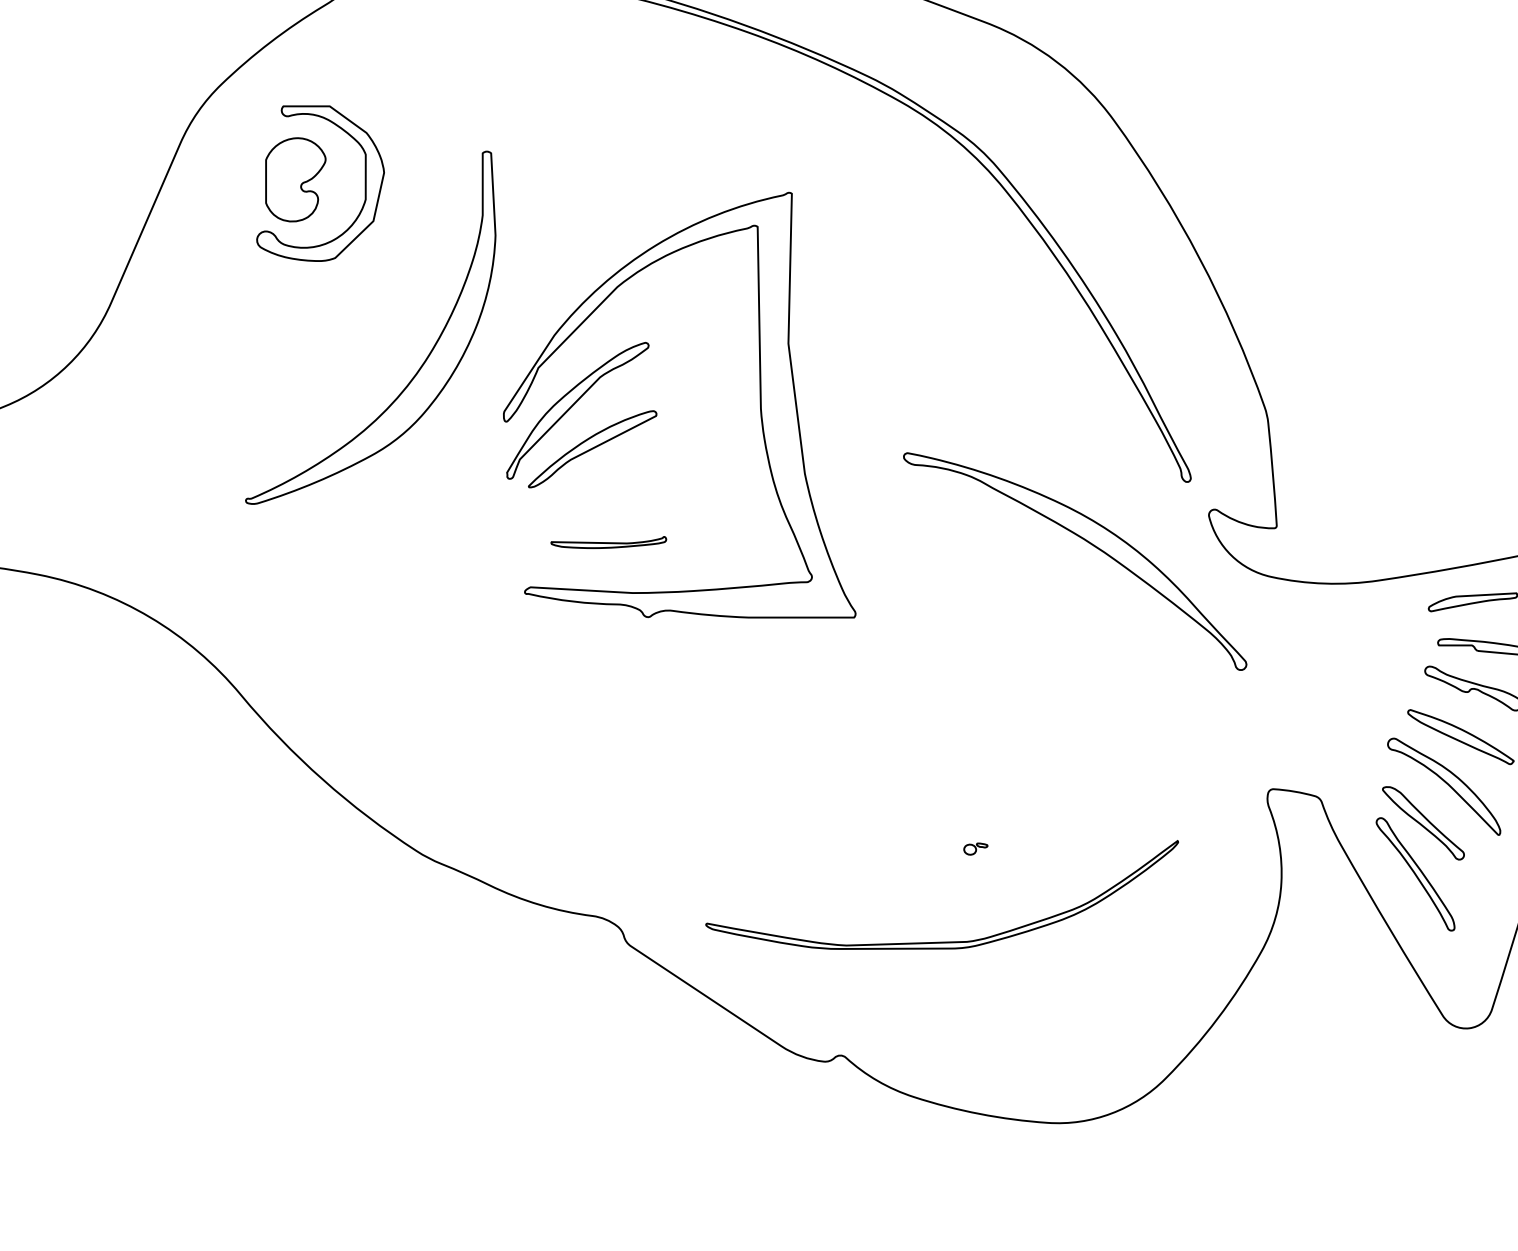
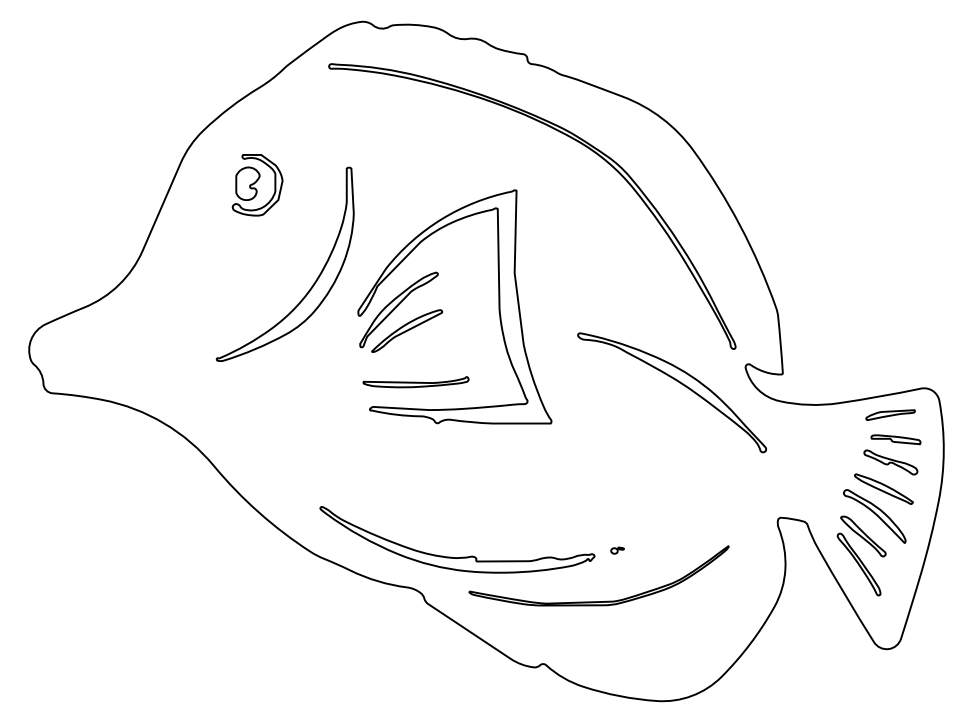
part: (320, 184) -> (257, 185), size x0.71
part: (607, 542) -> (415, 382), size x1.67
part: (693, 859) -> (462, 556), added

